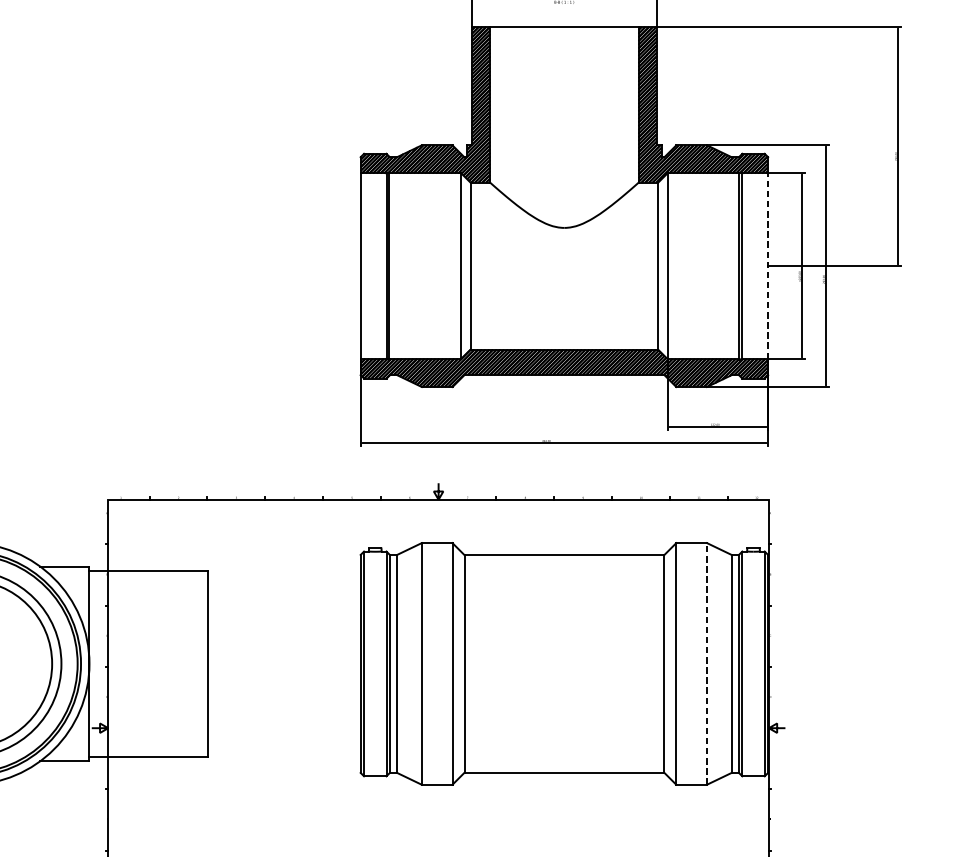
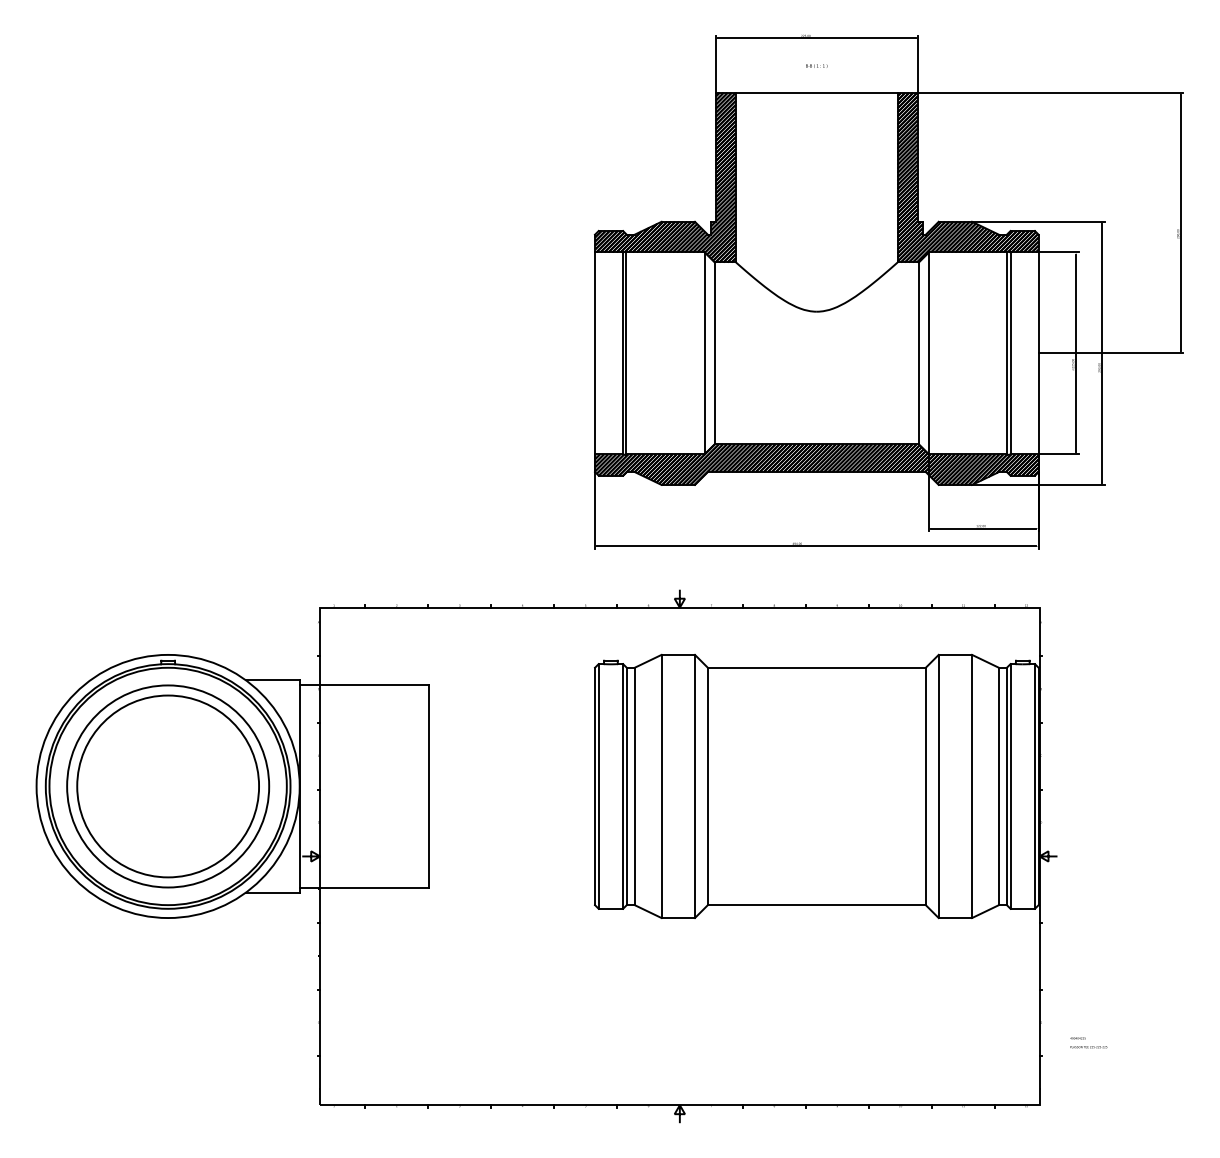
line: (767, 265) -> (1038, 352), dashed -> solid
line: (707, 663) -> (972, 786), dashed -> solid

